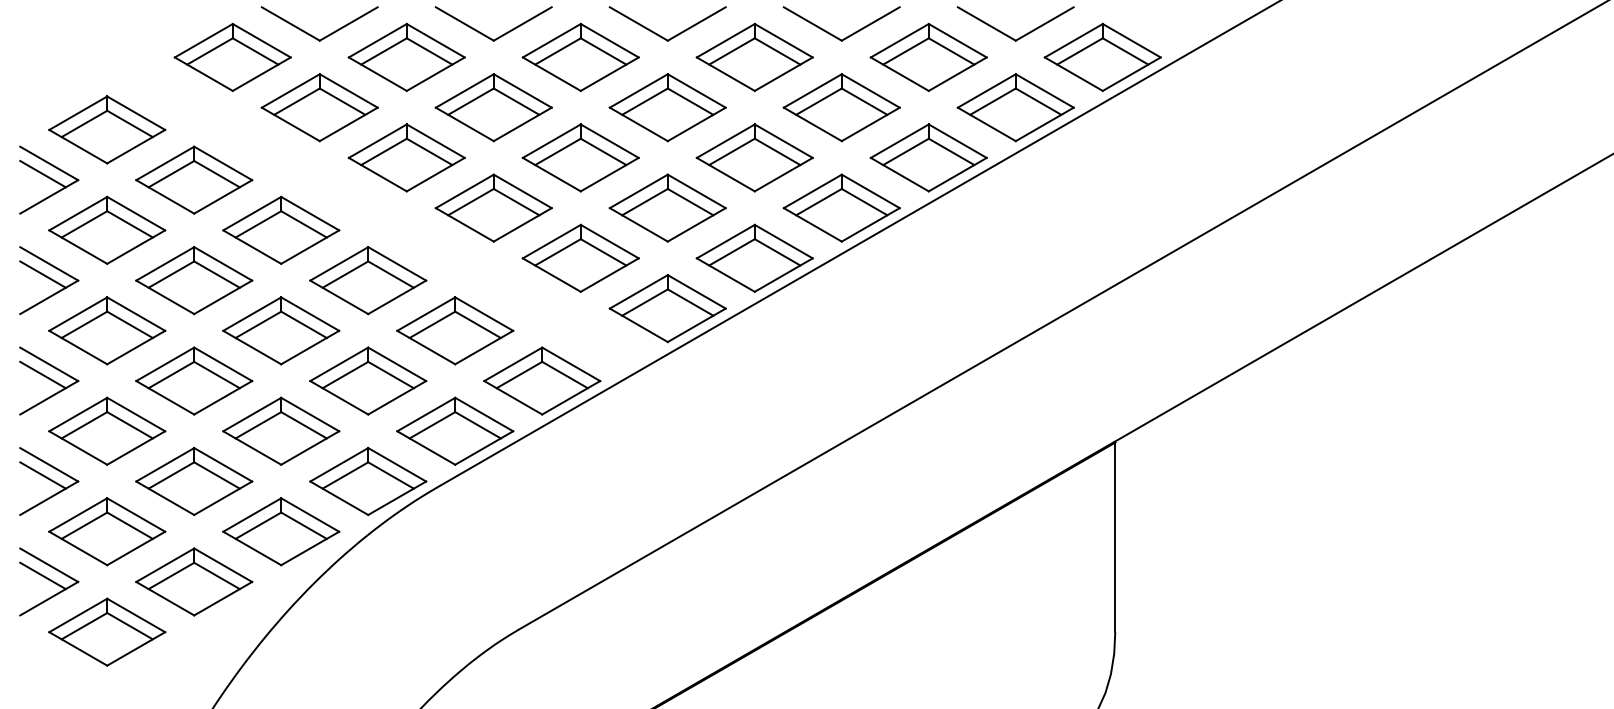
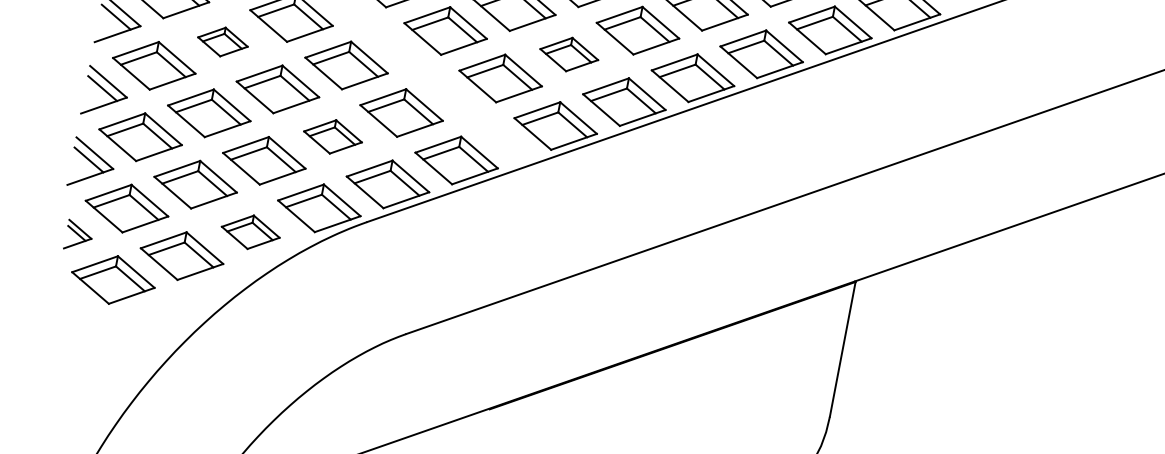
part: (667, 207) -> (569, 54), size x0.7
part: (194, 280) -> (223, 41), size x0.6
part: (368, 380) -> (333, 136), size x0.7
part: (281, 531) -> (250, 232), size x0.7
part: (49, 581) -> (79, 236), size x0.6

